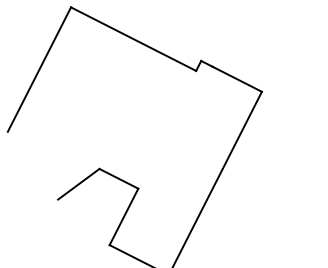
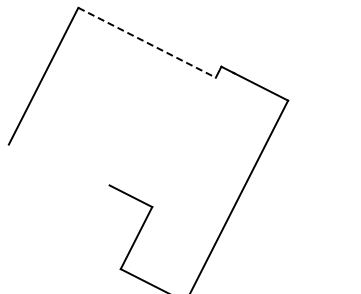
line: (133, 39) -> (147, 43), solid -> dashed
line: (78, 184) -> (86, 202), removed

